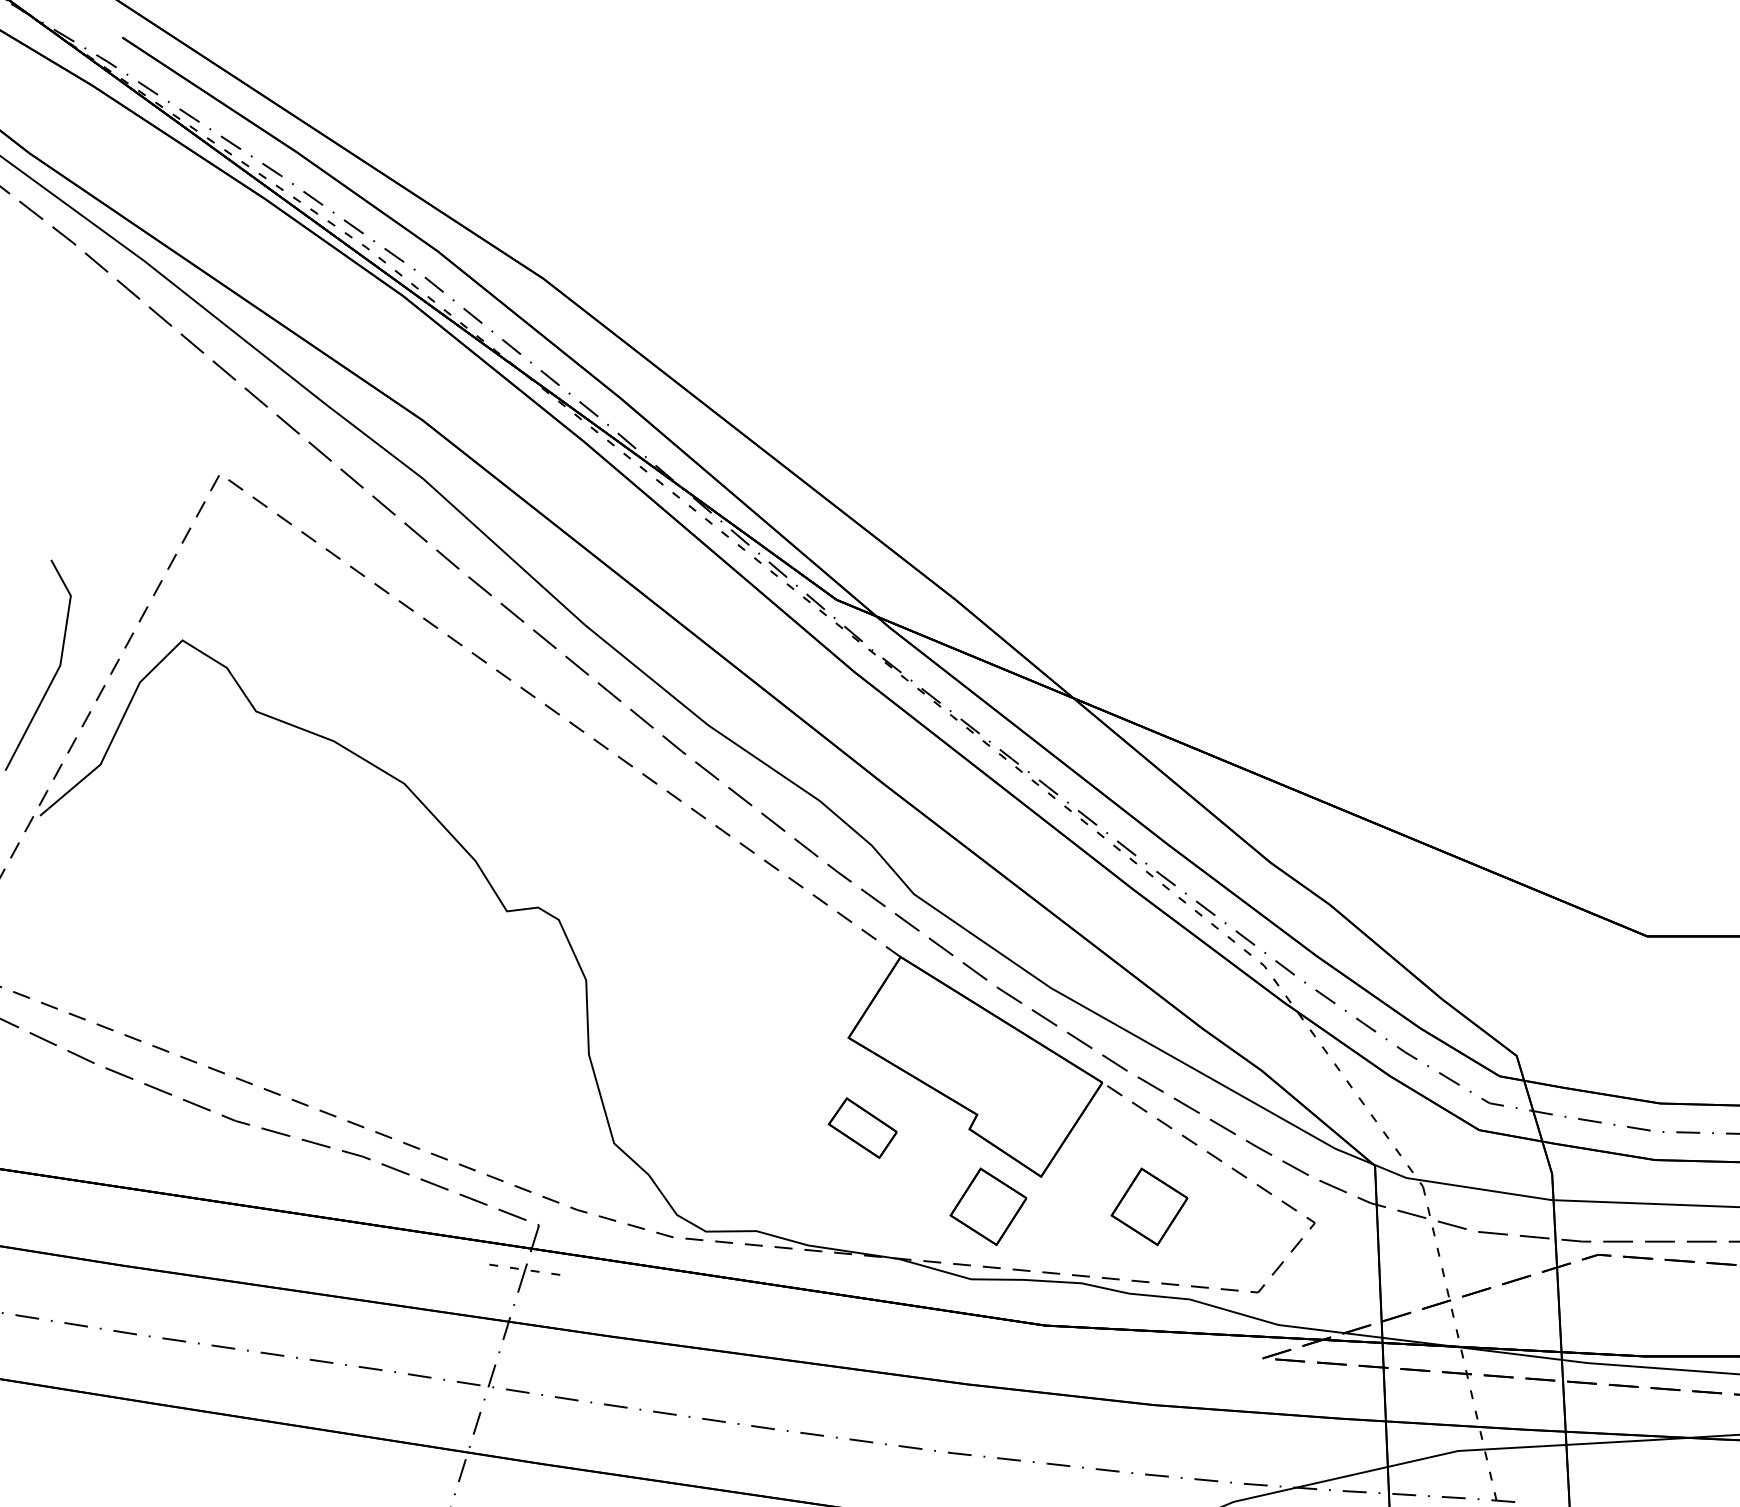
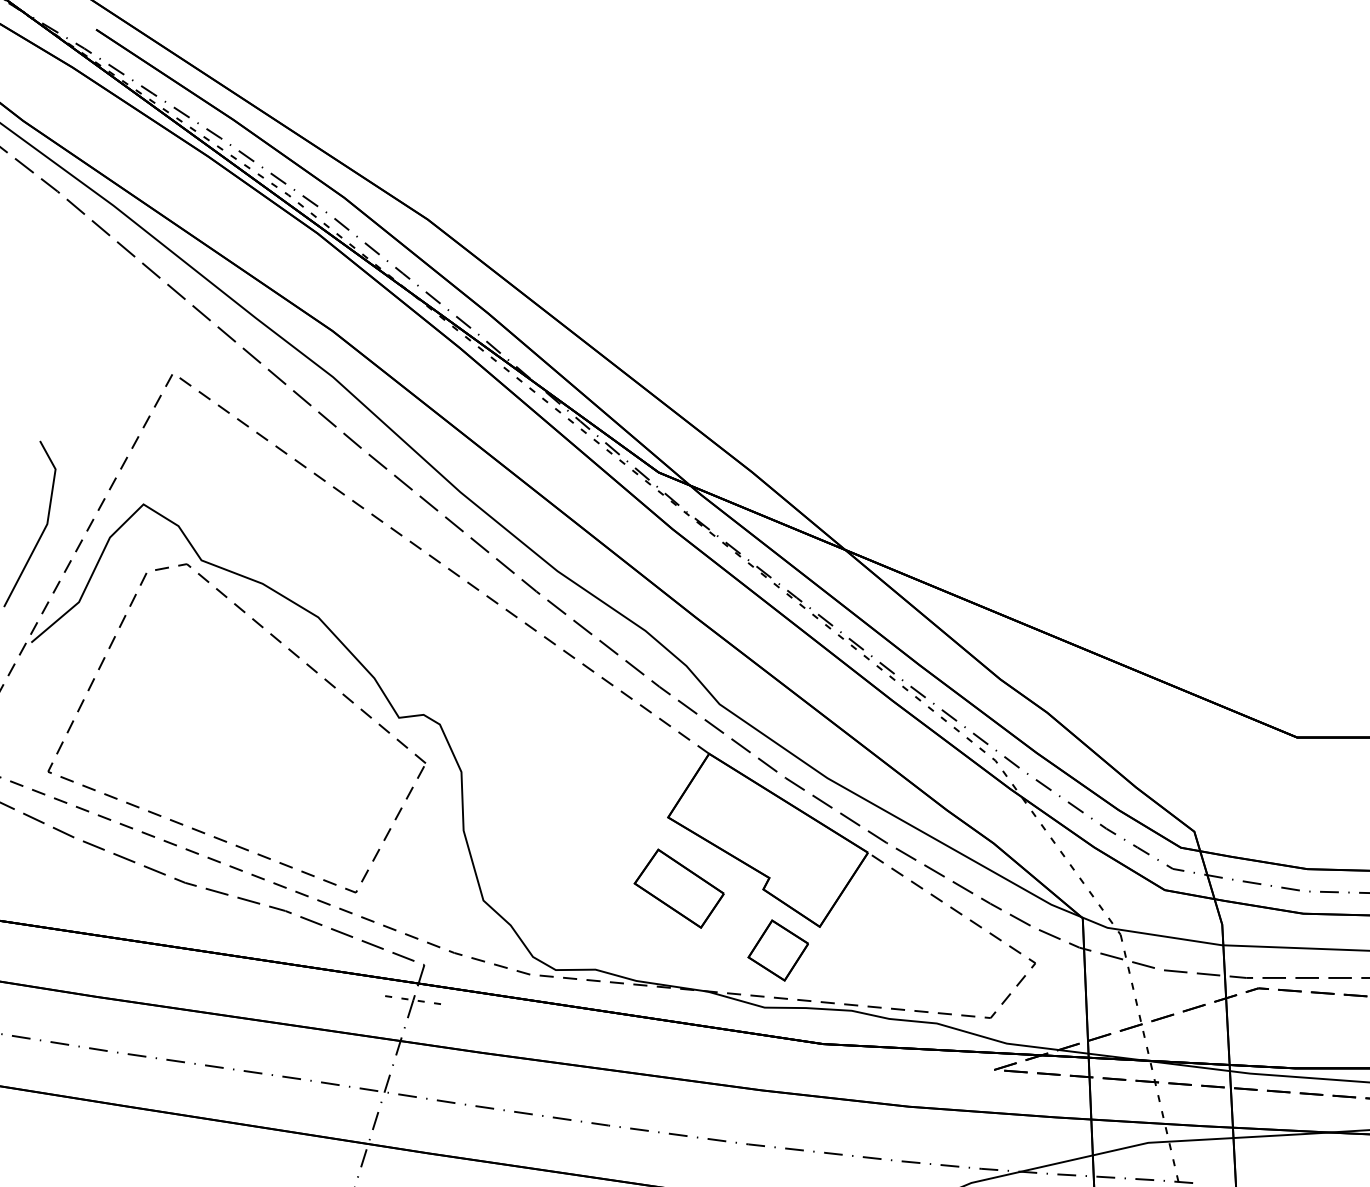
part: (377, 834) -> (297, 657), added
part: (862, 1127) -> (679, 888), size x1.67
part: (1149, 1206) -> (905, 950), removed

